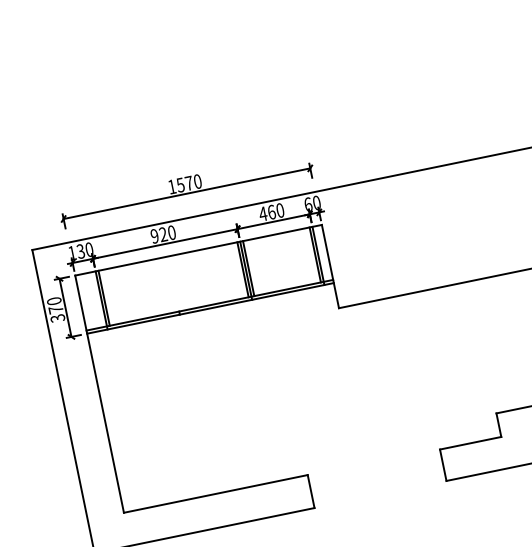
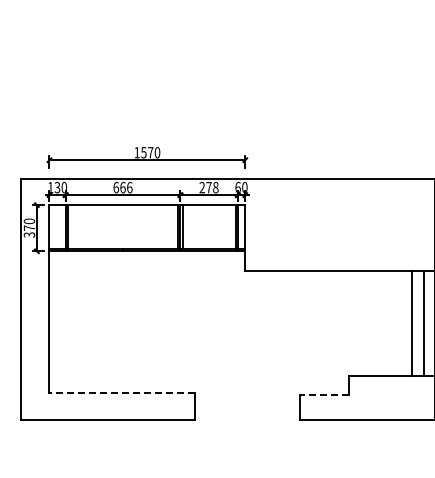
text: (271, 212) -> (208, 187), 460 -> 278
text: (162, 234) -> (122, 187), 920 -> 666
line: (469, 443) -> (323, 394), solid -> dashed
line: (215, 493) -> (122, 393), solid -> dashed

